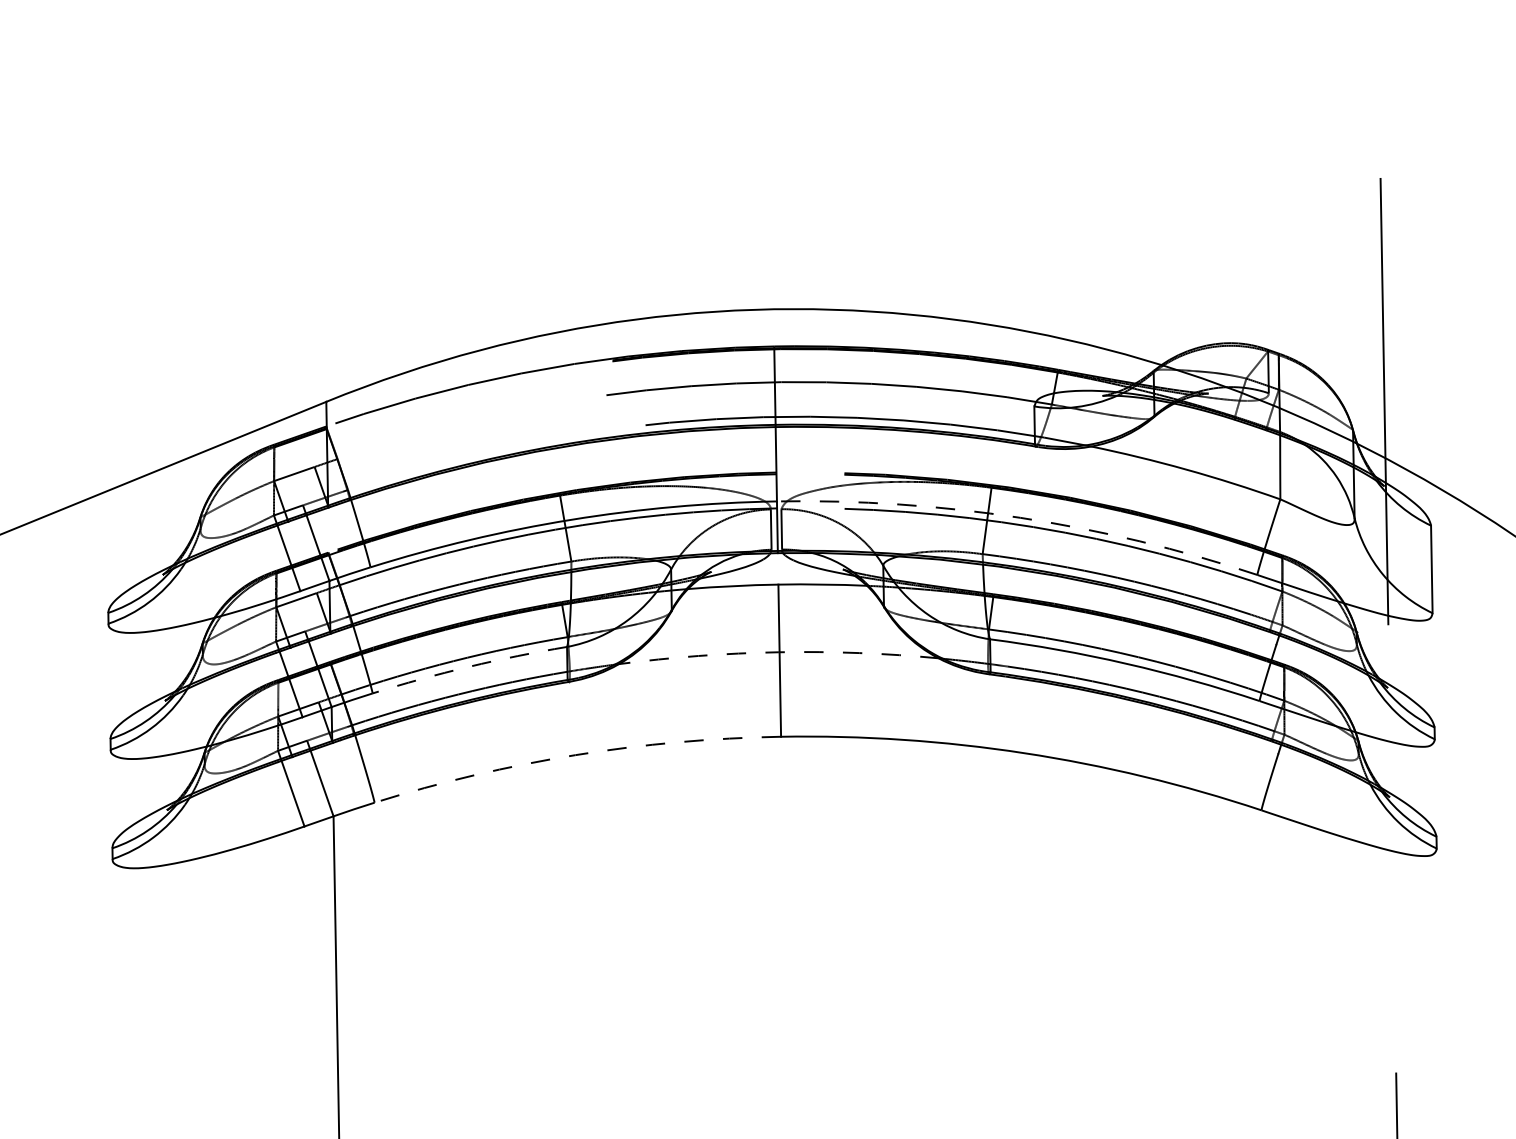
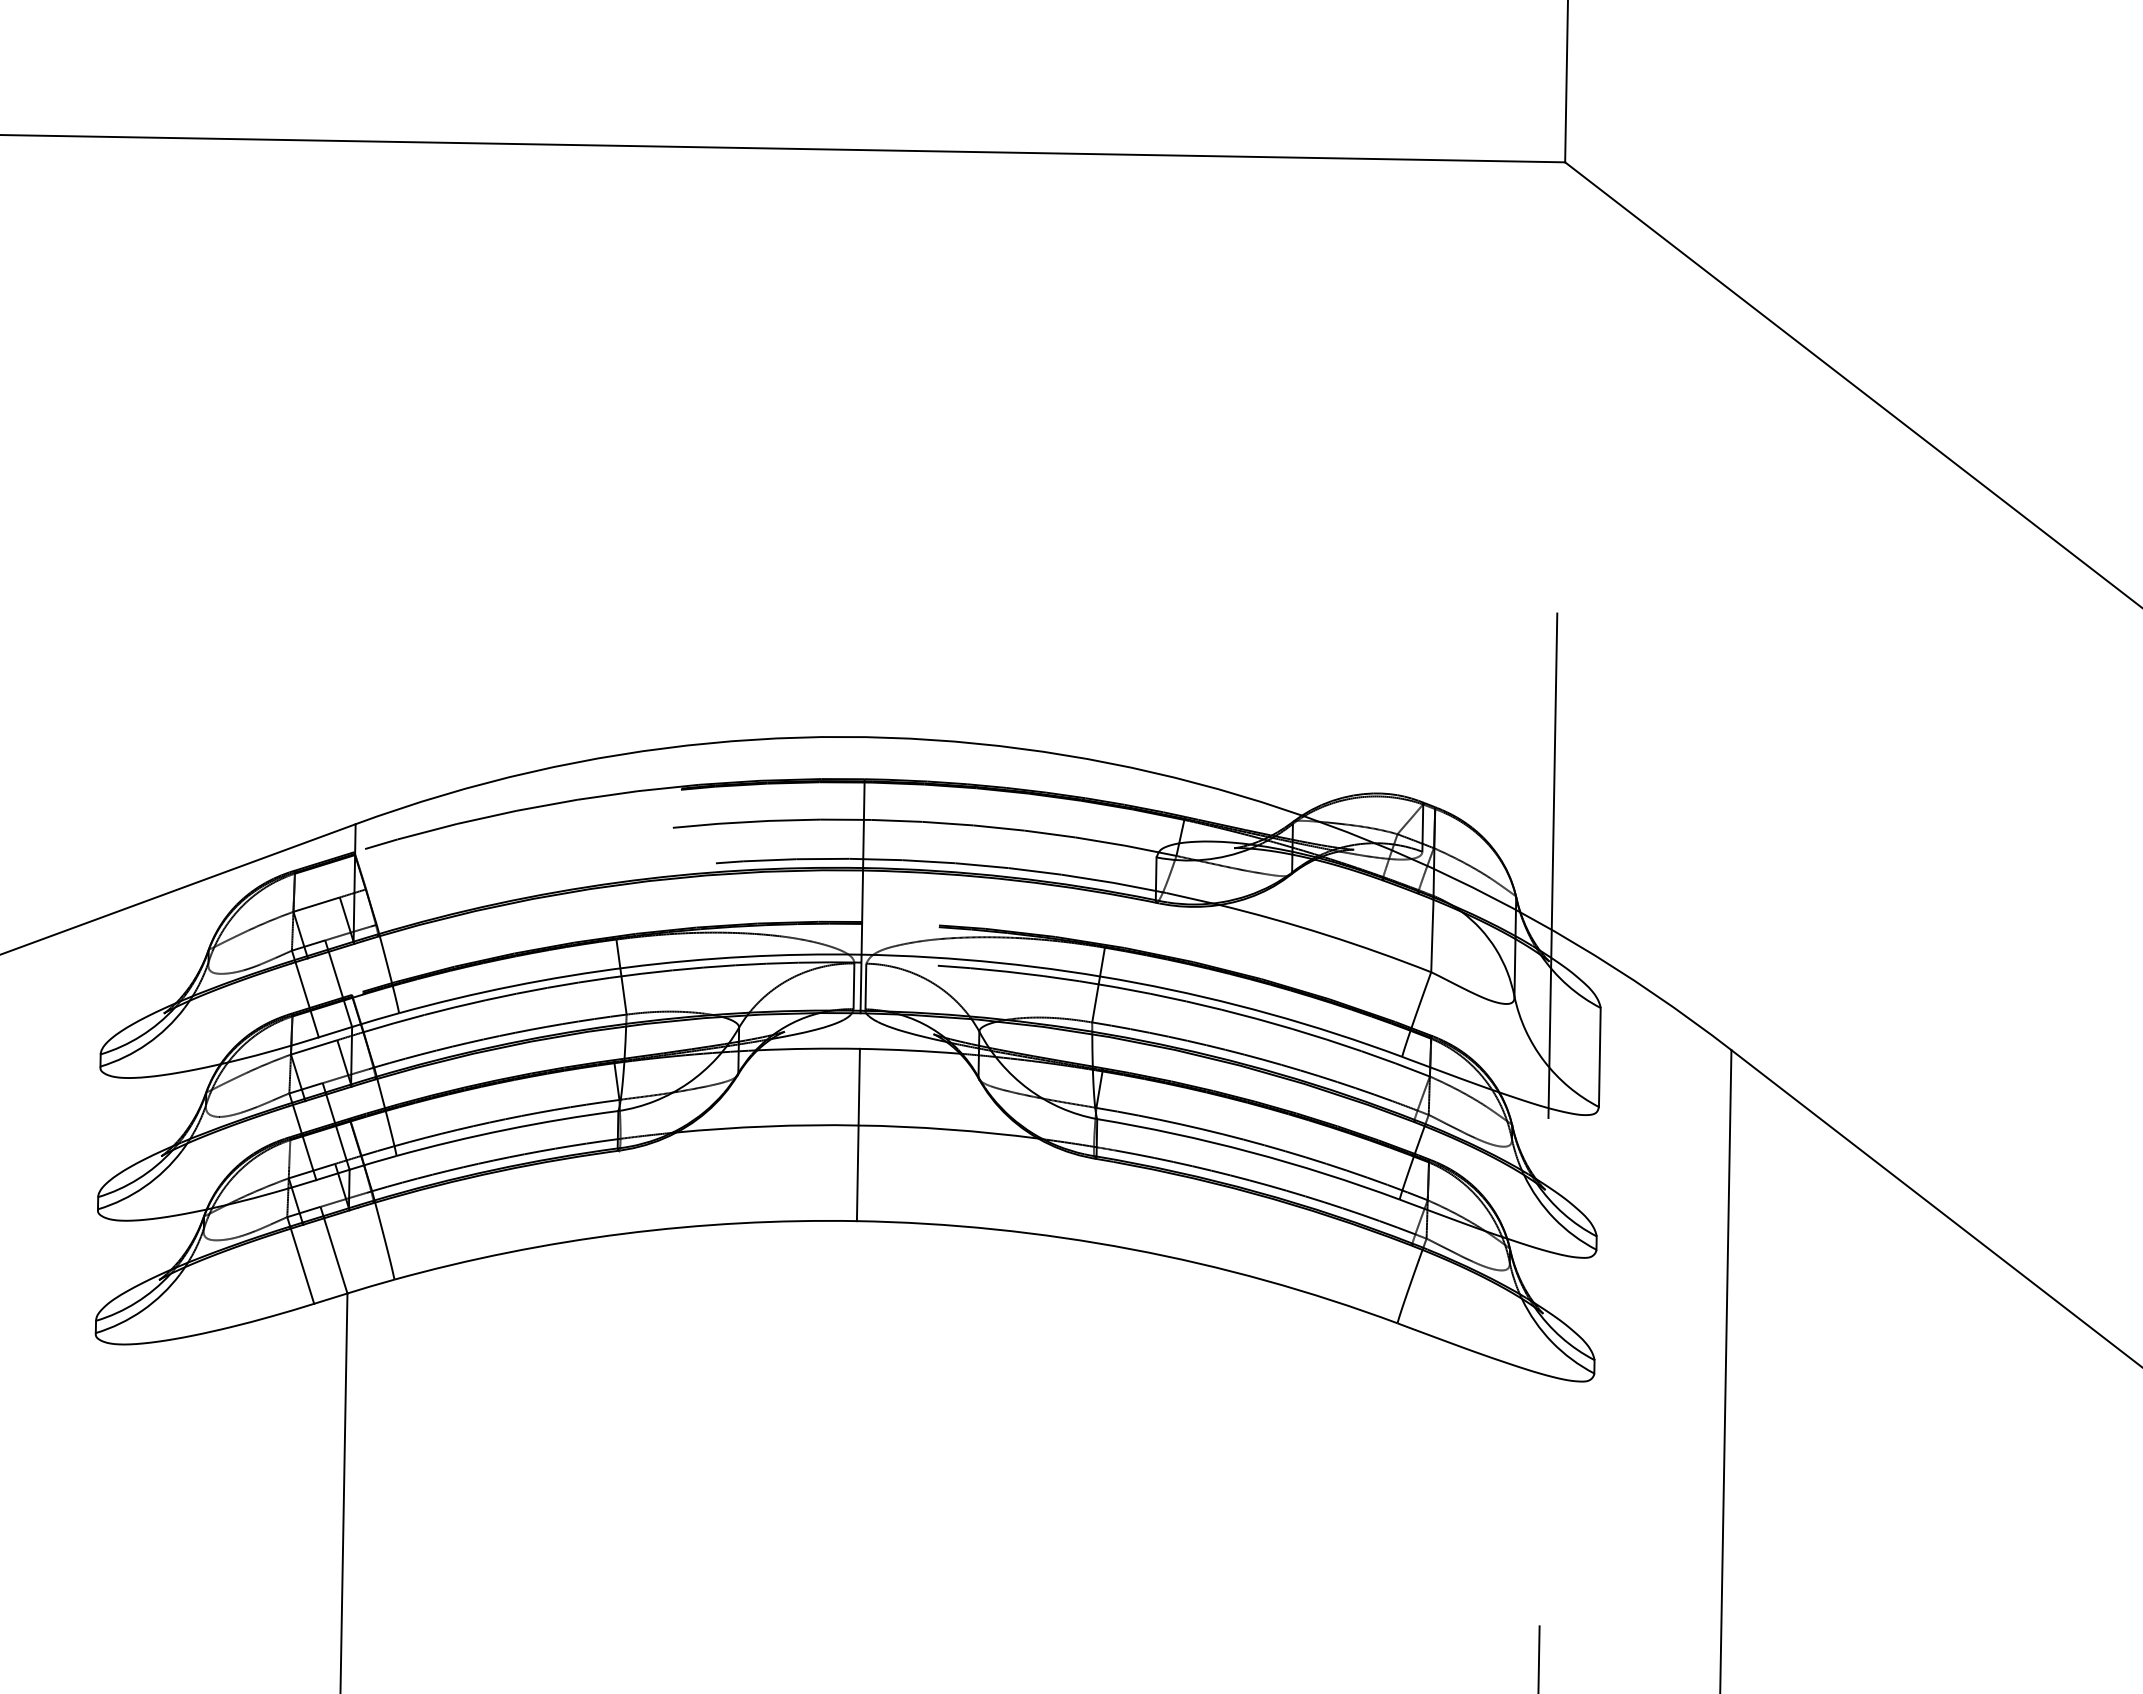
arc: (1020, 517) -> (1136, 982), dashed -> solid
arc: (778, 652) -> (857, 1125), dashed -> solid
arc: (468, 666) -> (506, 1129), dashed -> solid
arc: (575, 754) -> (623, 1233), dashed -> solid

